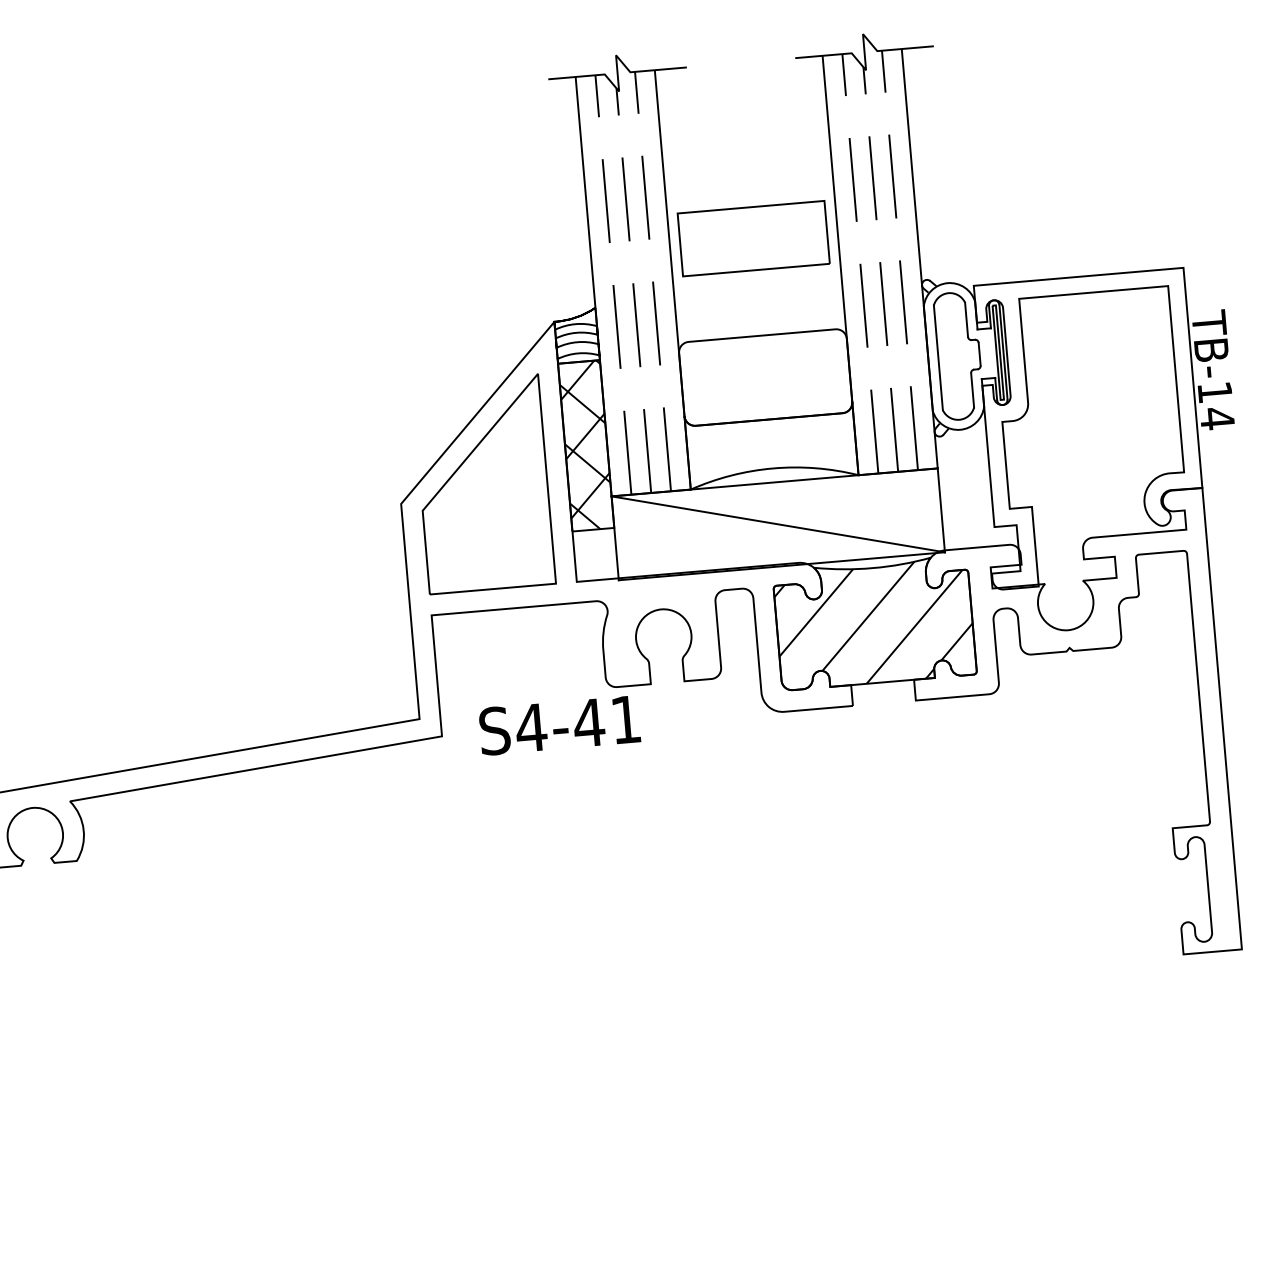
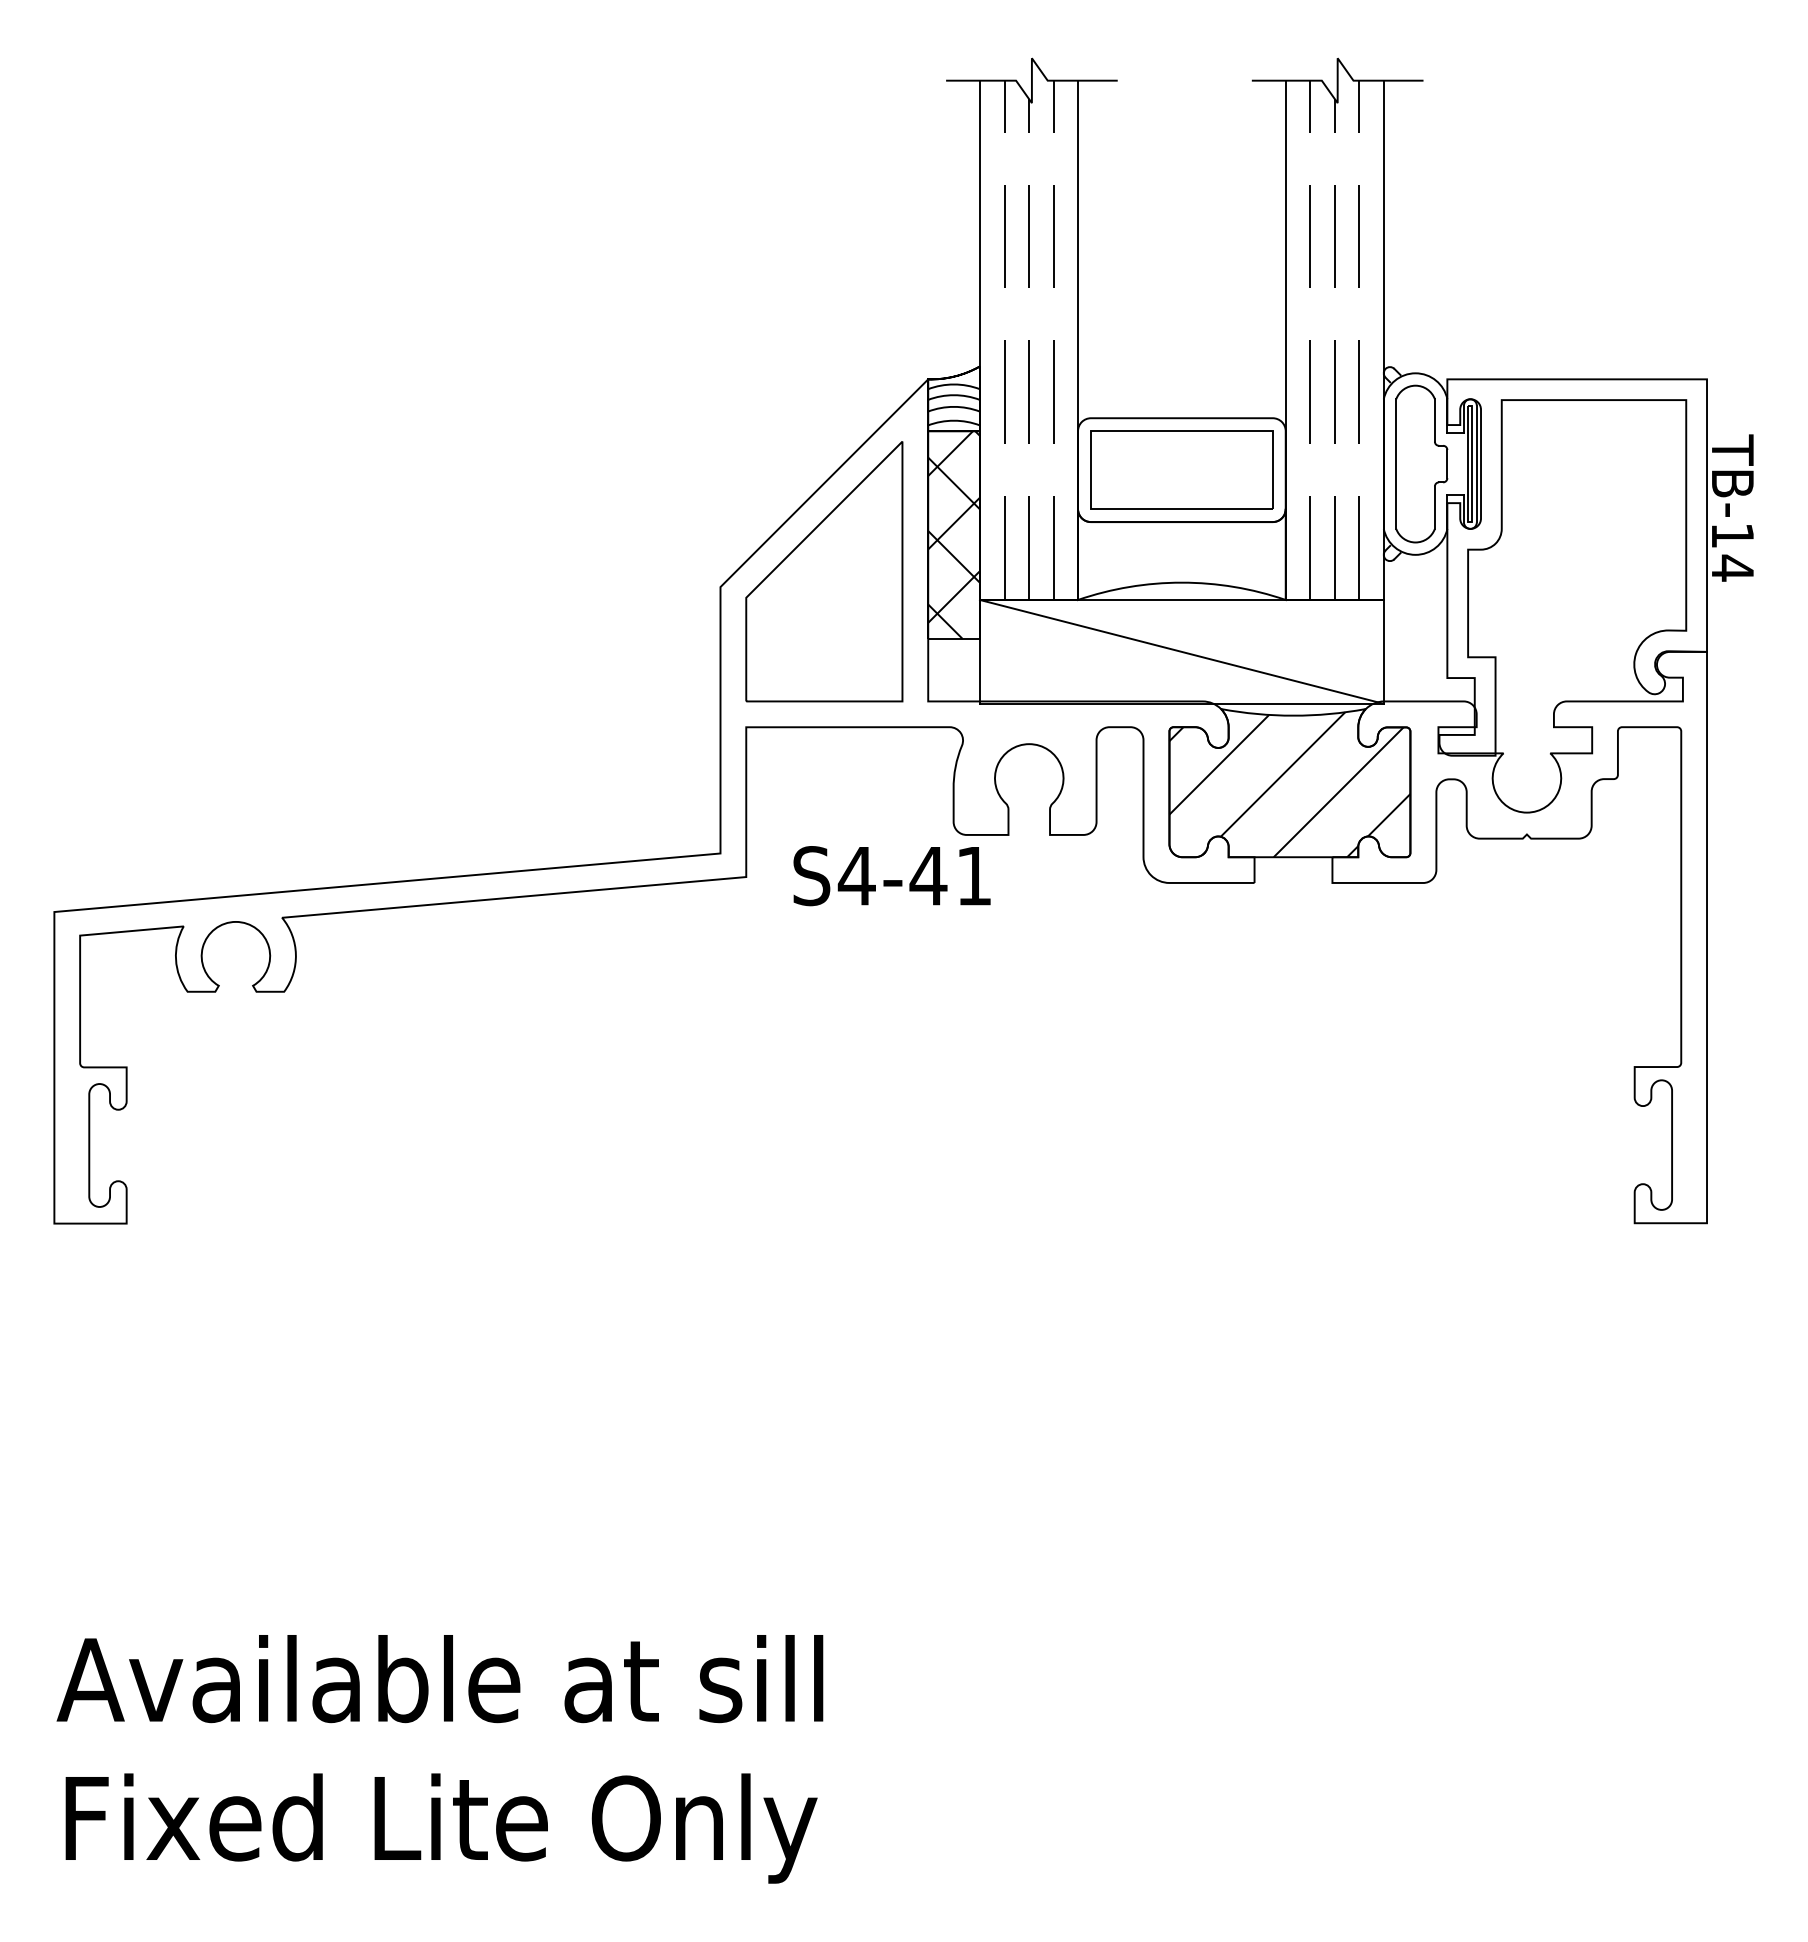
part: (753, 238) -> (1181, 469), moved

